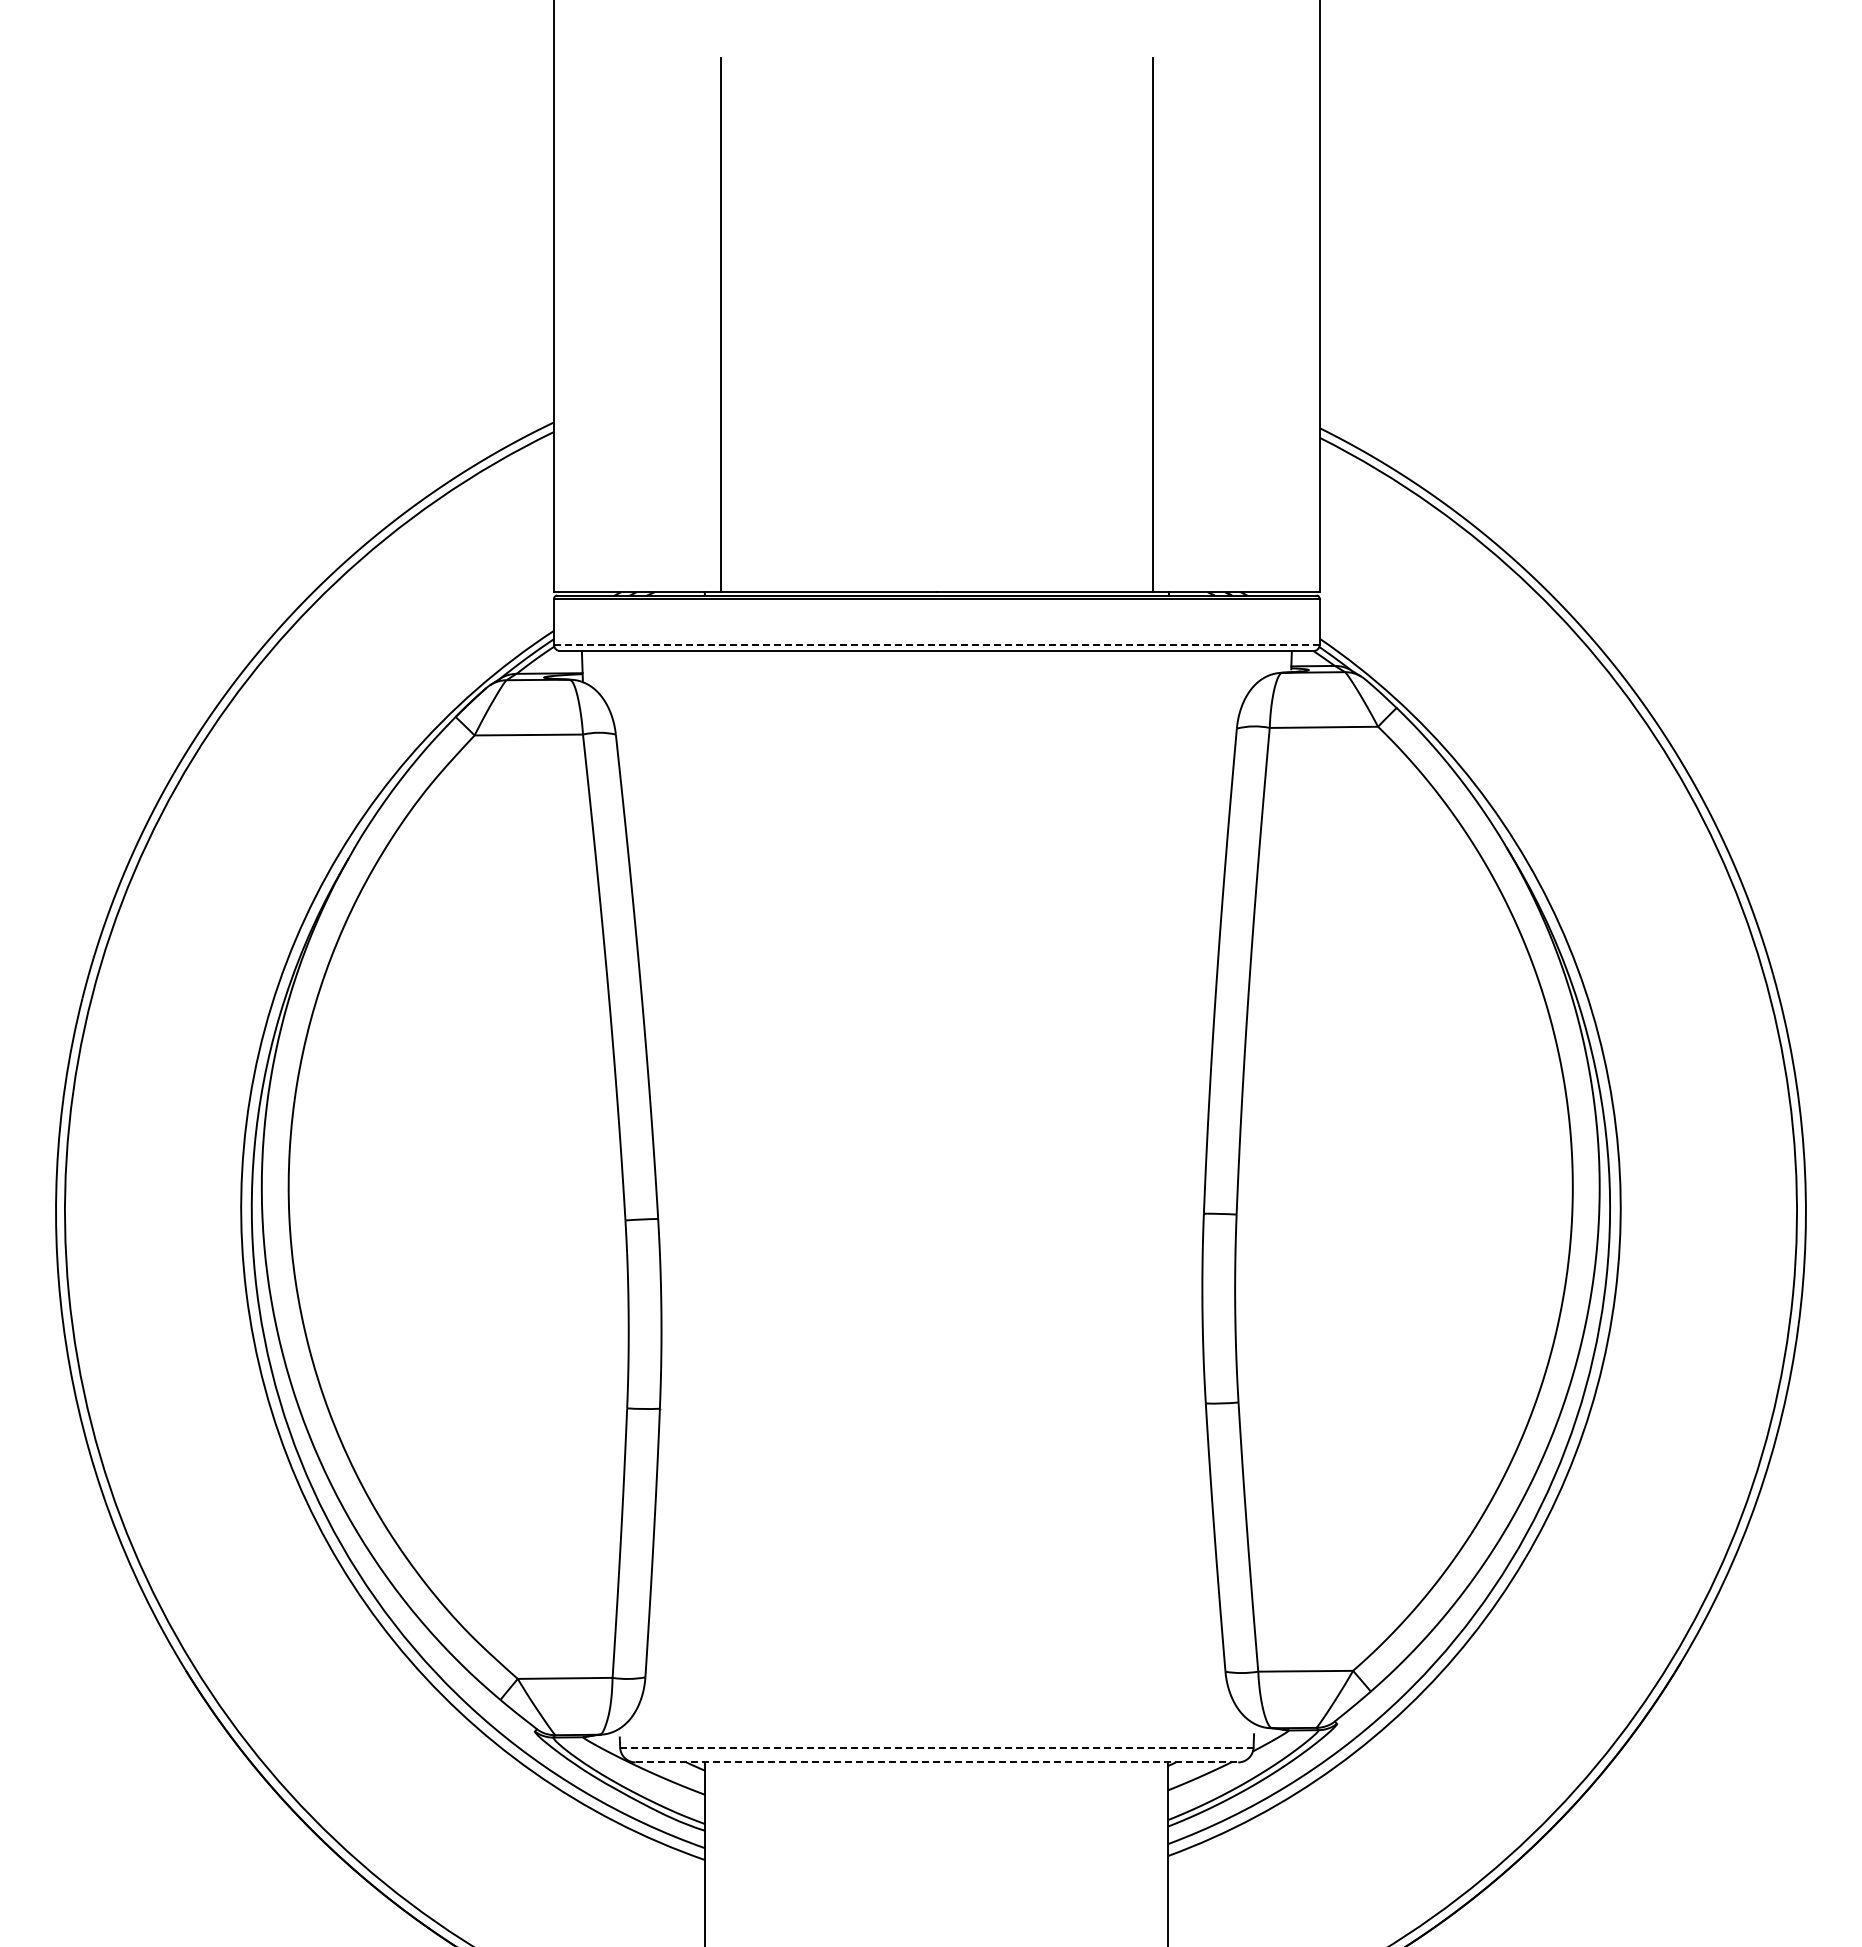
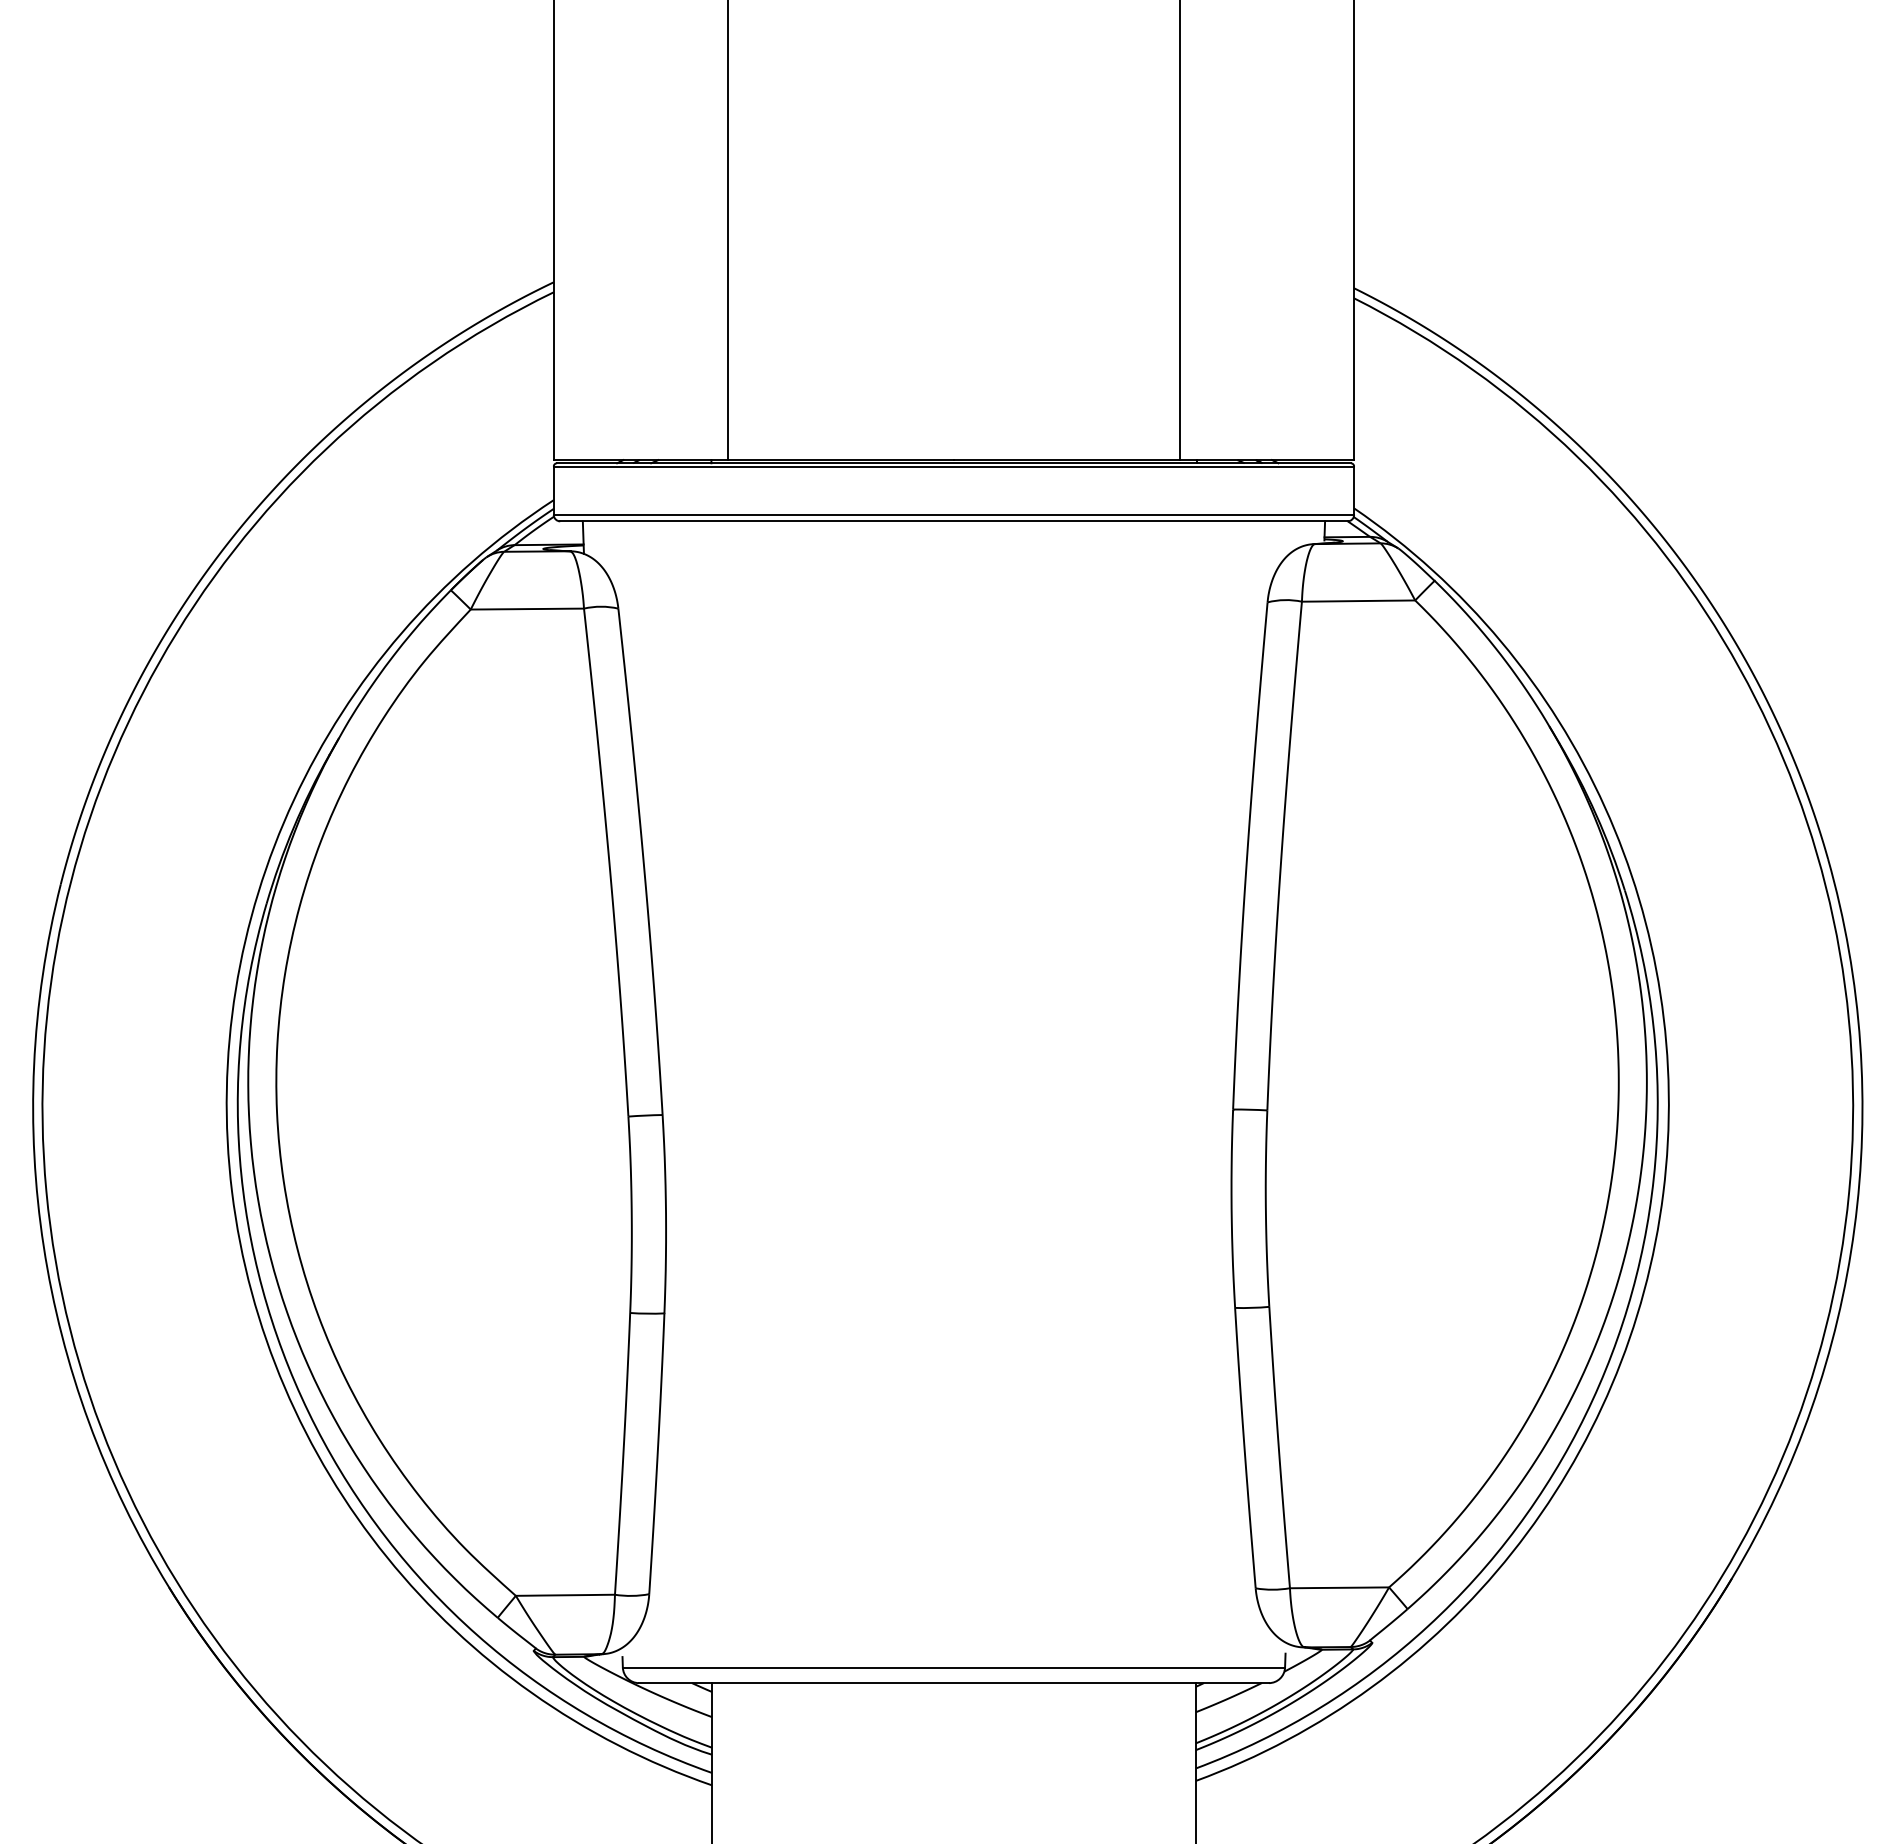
line: (936, 644) -> (953, 514), dashed -> solid
line: (936, 1747) -> (953, 1667), dashed -> solid
line: (937, 1762) -> (954, 1683), dashed -> solid

